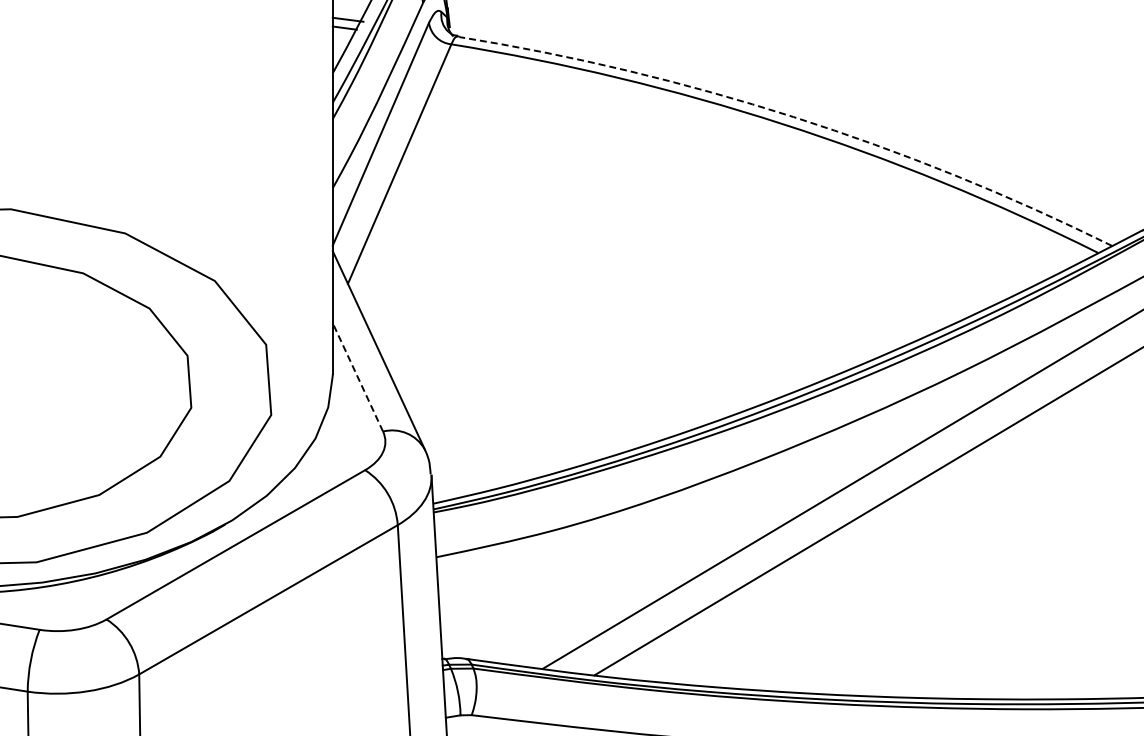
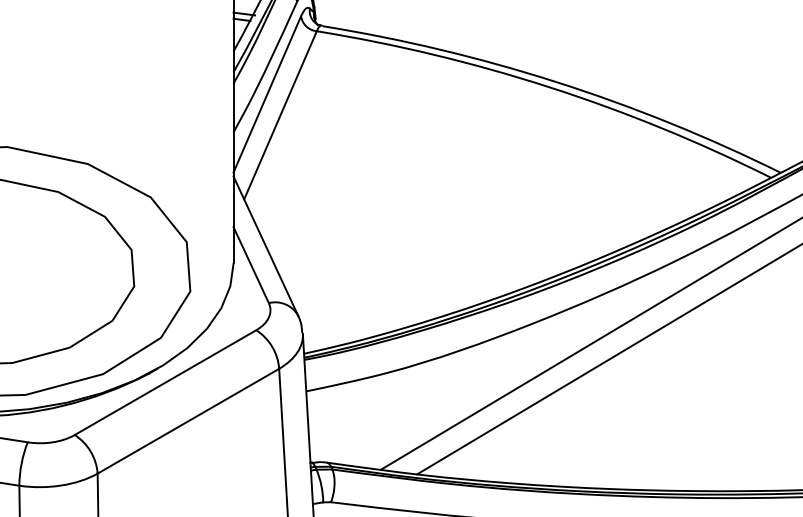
arc: (793, 117) -> (557, 82), dashed -> solid
line: (357, 377) -> (250, 265), dashed -> solid

